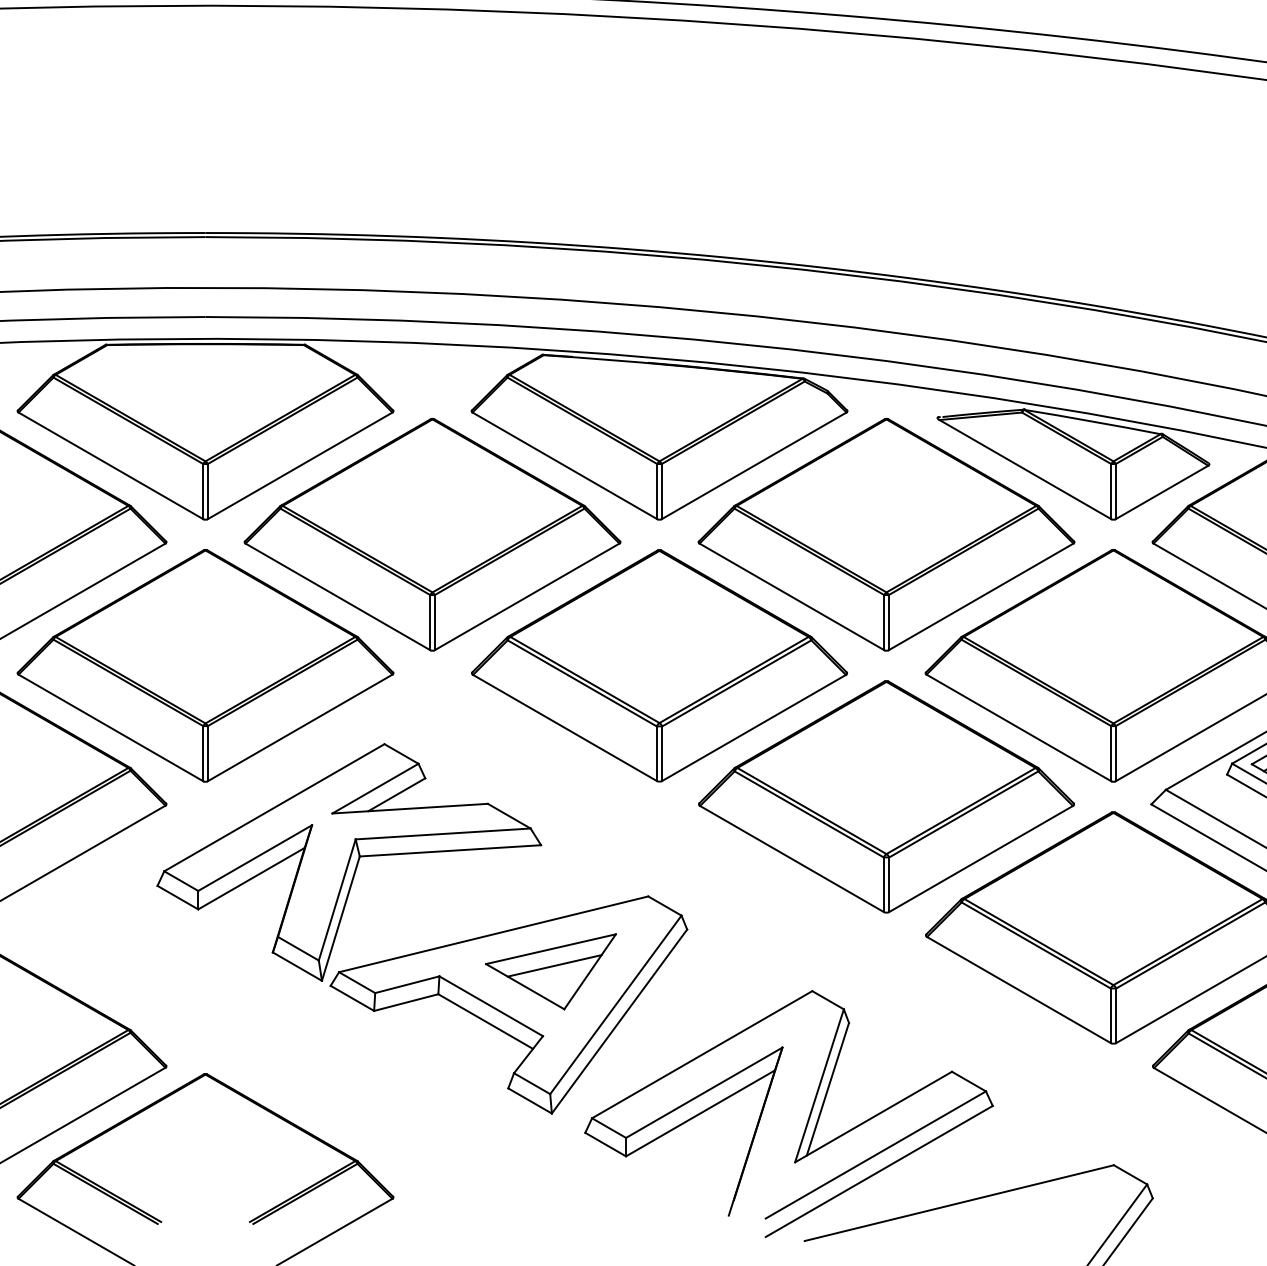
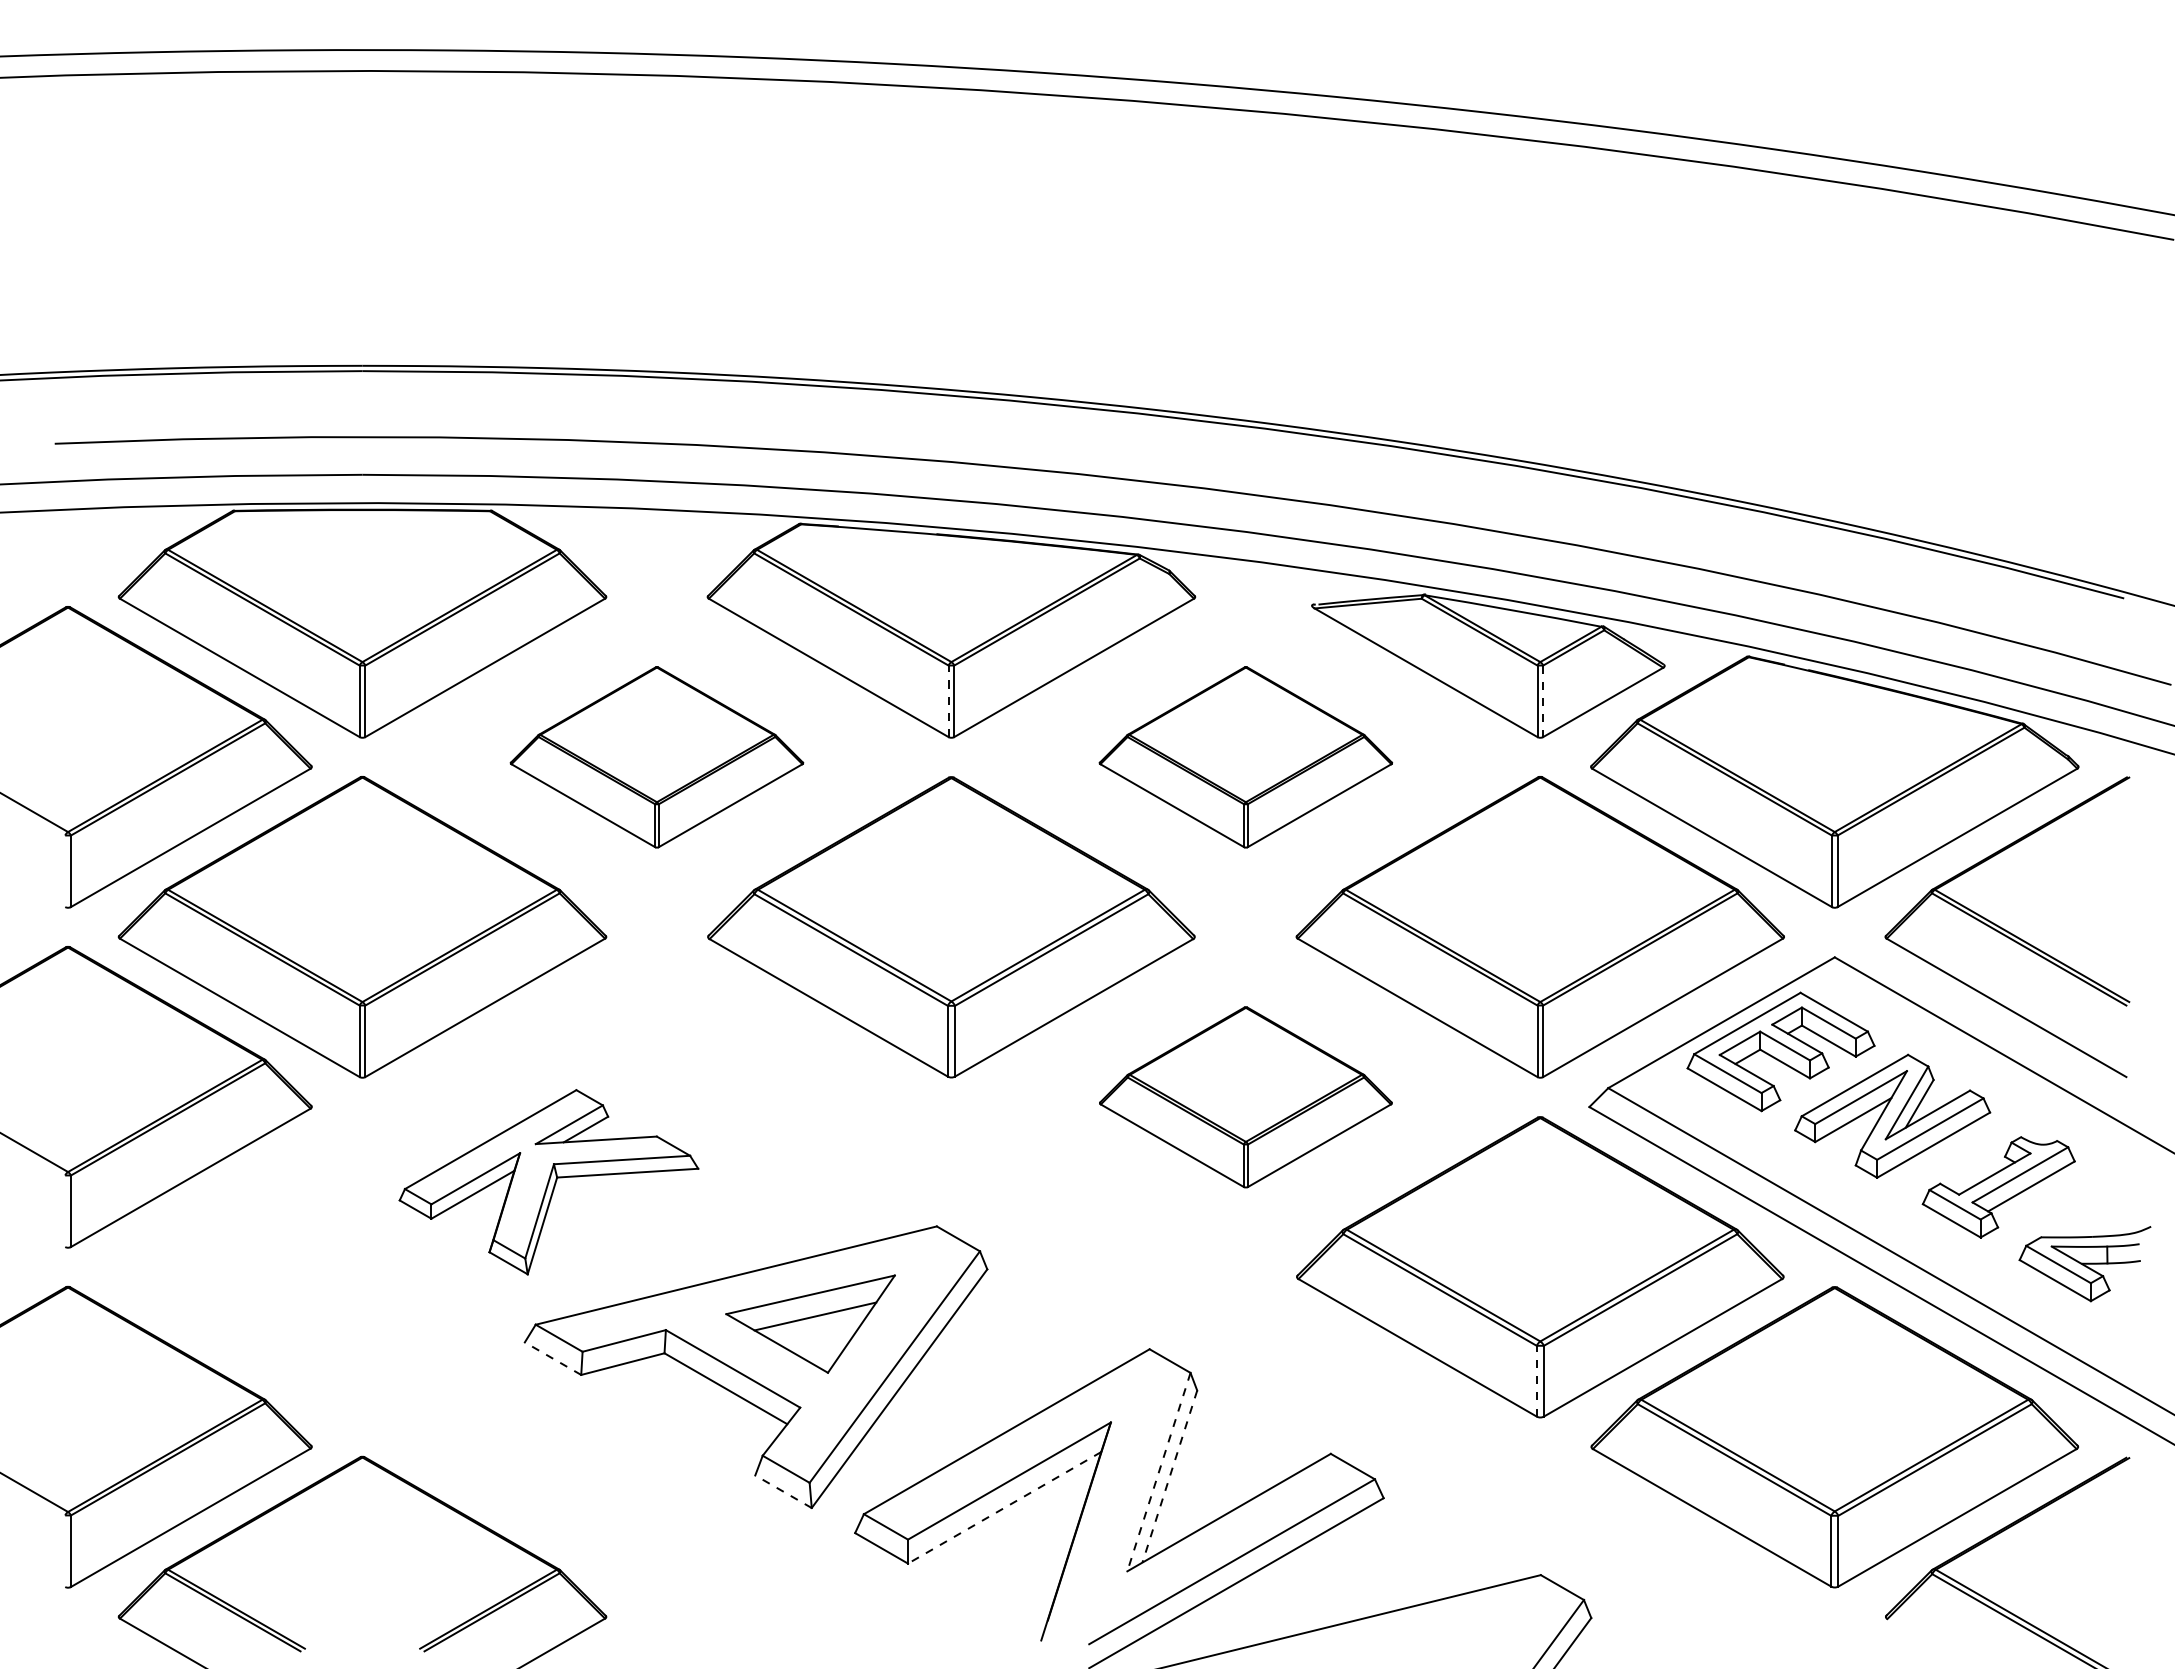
line: (657, 491) -> (948, 701), solid -> dashed
line: (1115, 491) -> (1543, 701), solid -> dashed
part: (432, 534) -> (656, 757), size x0.6
part: (886, 534) -> (1245, 757), size x0.6
part: (886, 797) -> (1245, 1097), size x0.6
part: (348, 861) -> (548, 1181), size x0.6
line: (352, 998) -> (553, 1358), solid -> dashed
line: (1110, 1015) -> (1536, 1380), solid -> dashed
line: (819, 1086) -> (1158, 1472), solid -> dashed
line: (827, 1089) -> (1169, 1477), solid -> dashed
line: (530, 1100) -> (783, 1491), solid -> dashed
line: (700, 1113) -> (1004, 1507), solid -> dashed

